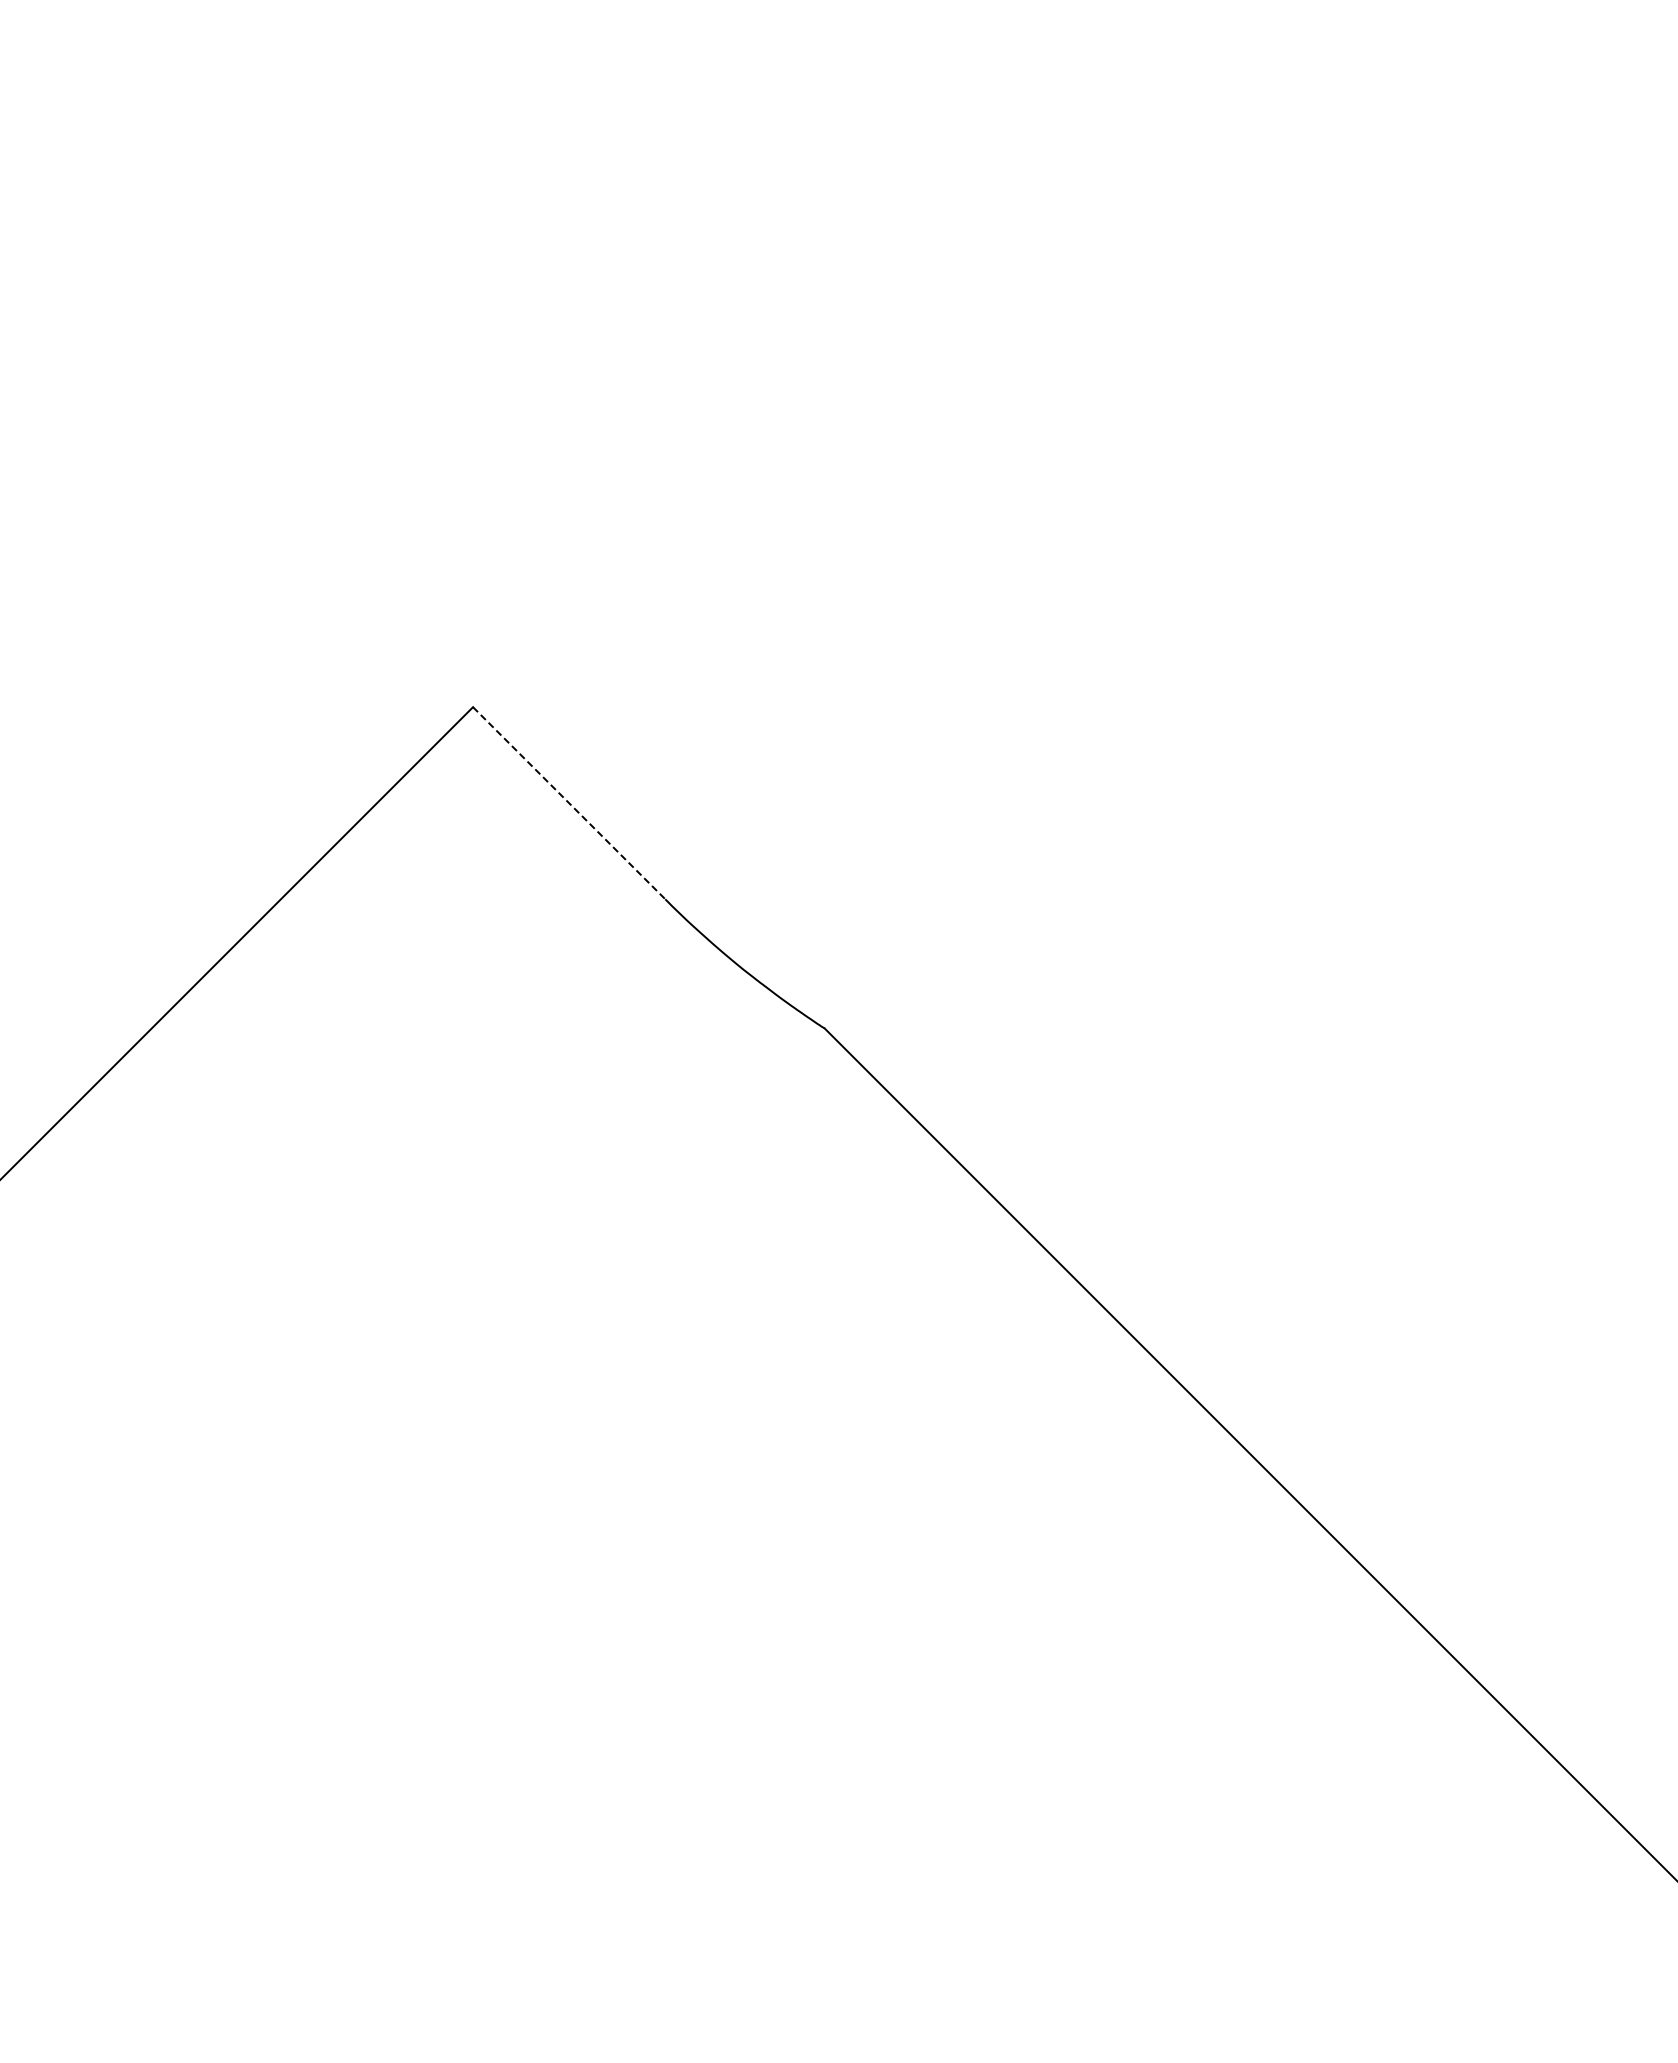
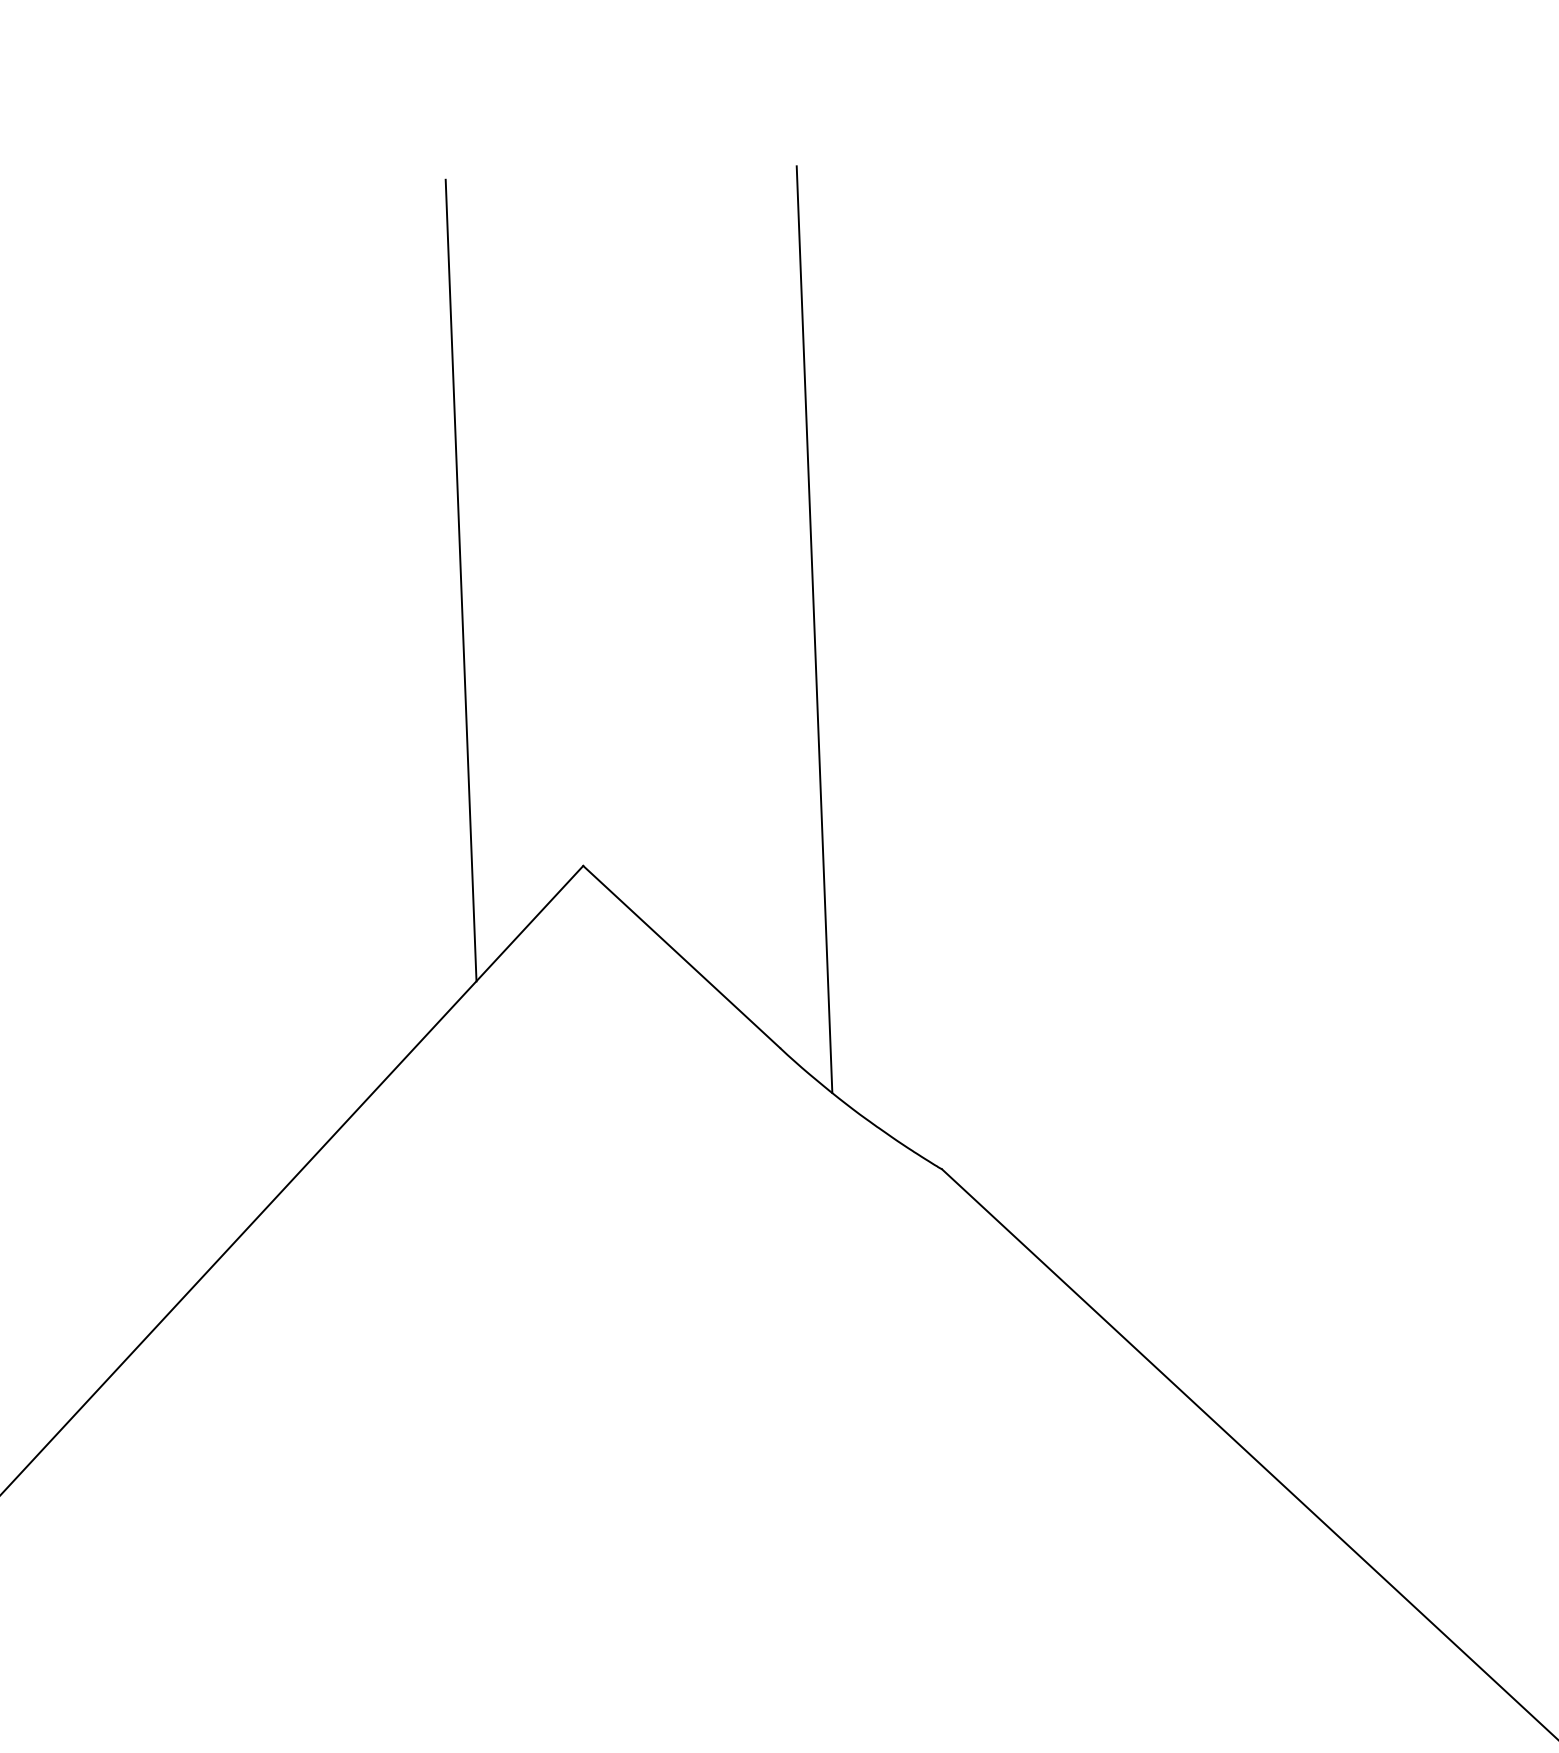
line: (360, 413) -> (461, 580), added
line: (716, 476) -> (814, 629), added
line: (569, 803) -> (682, 957), dashed -> solid

